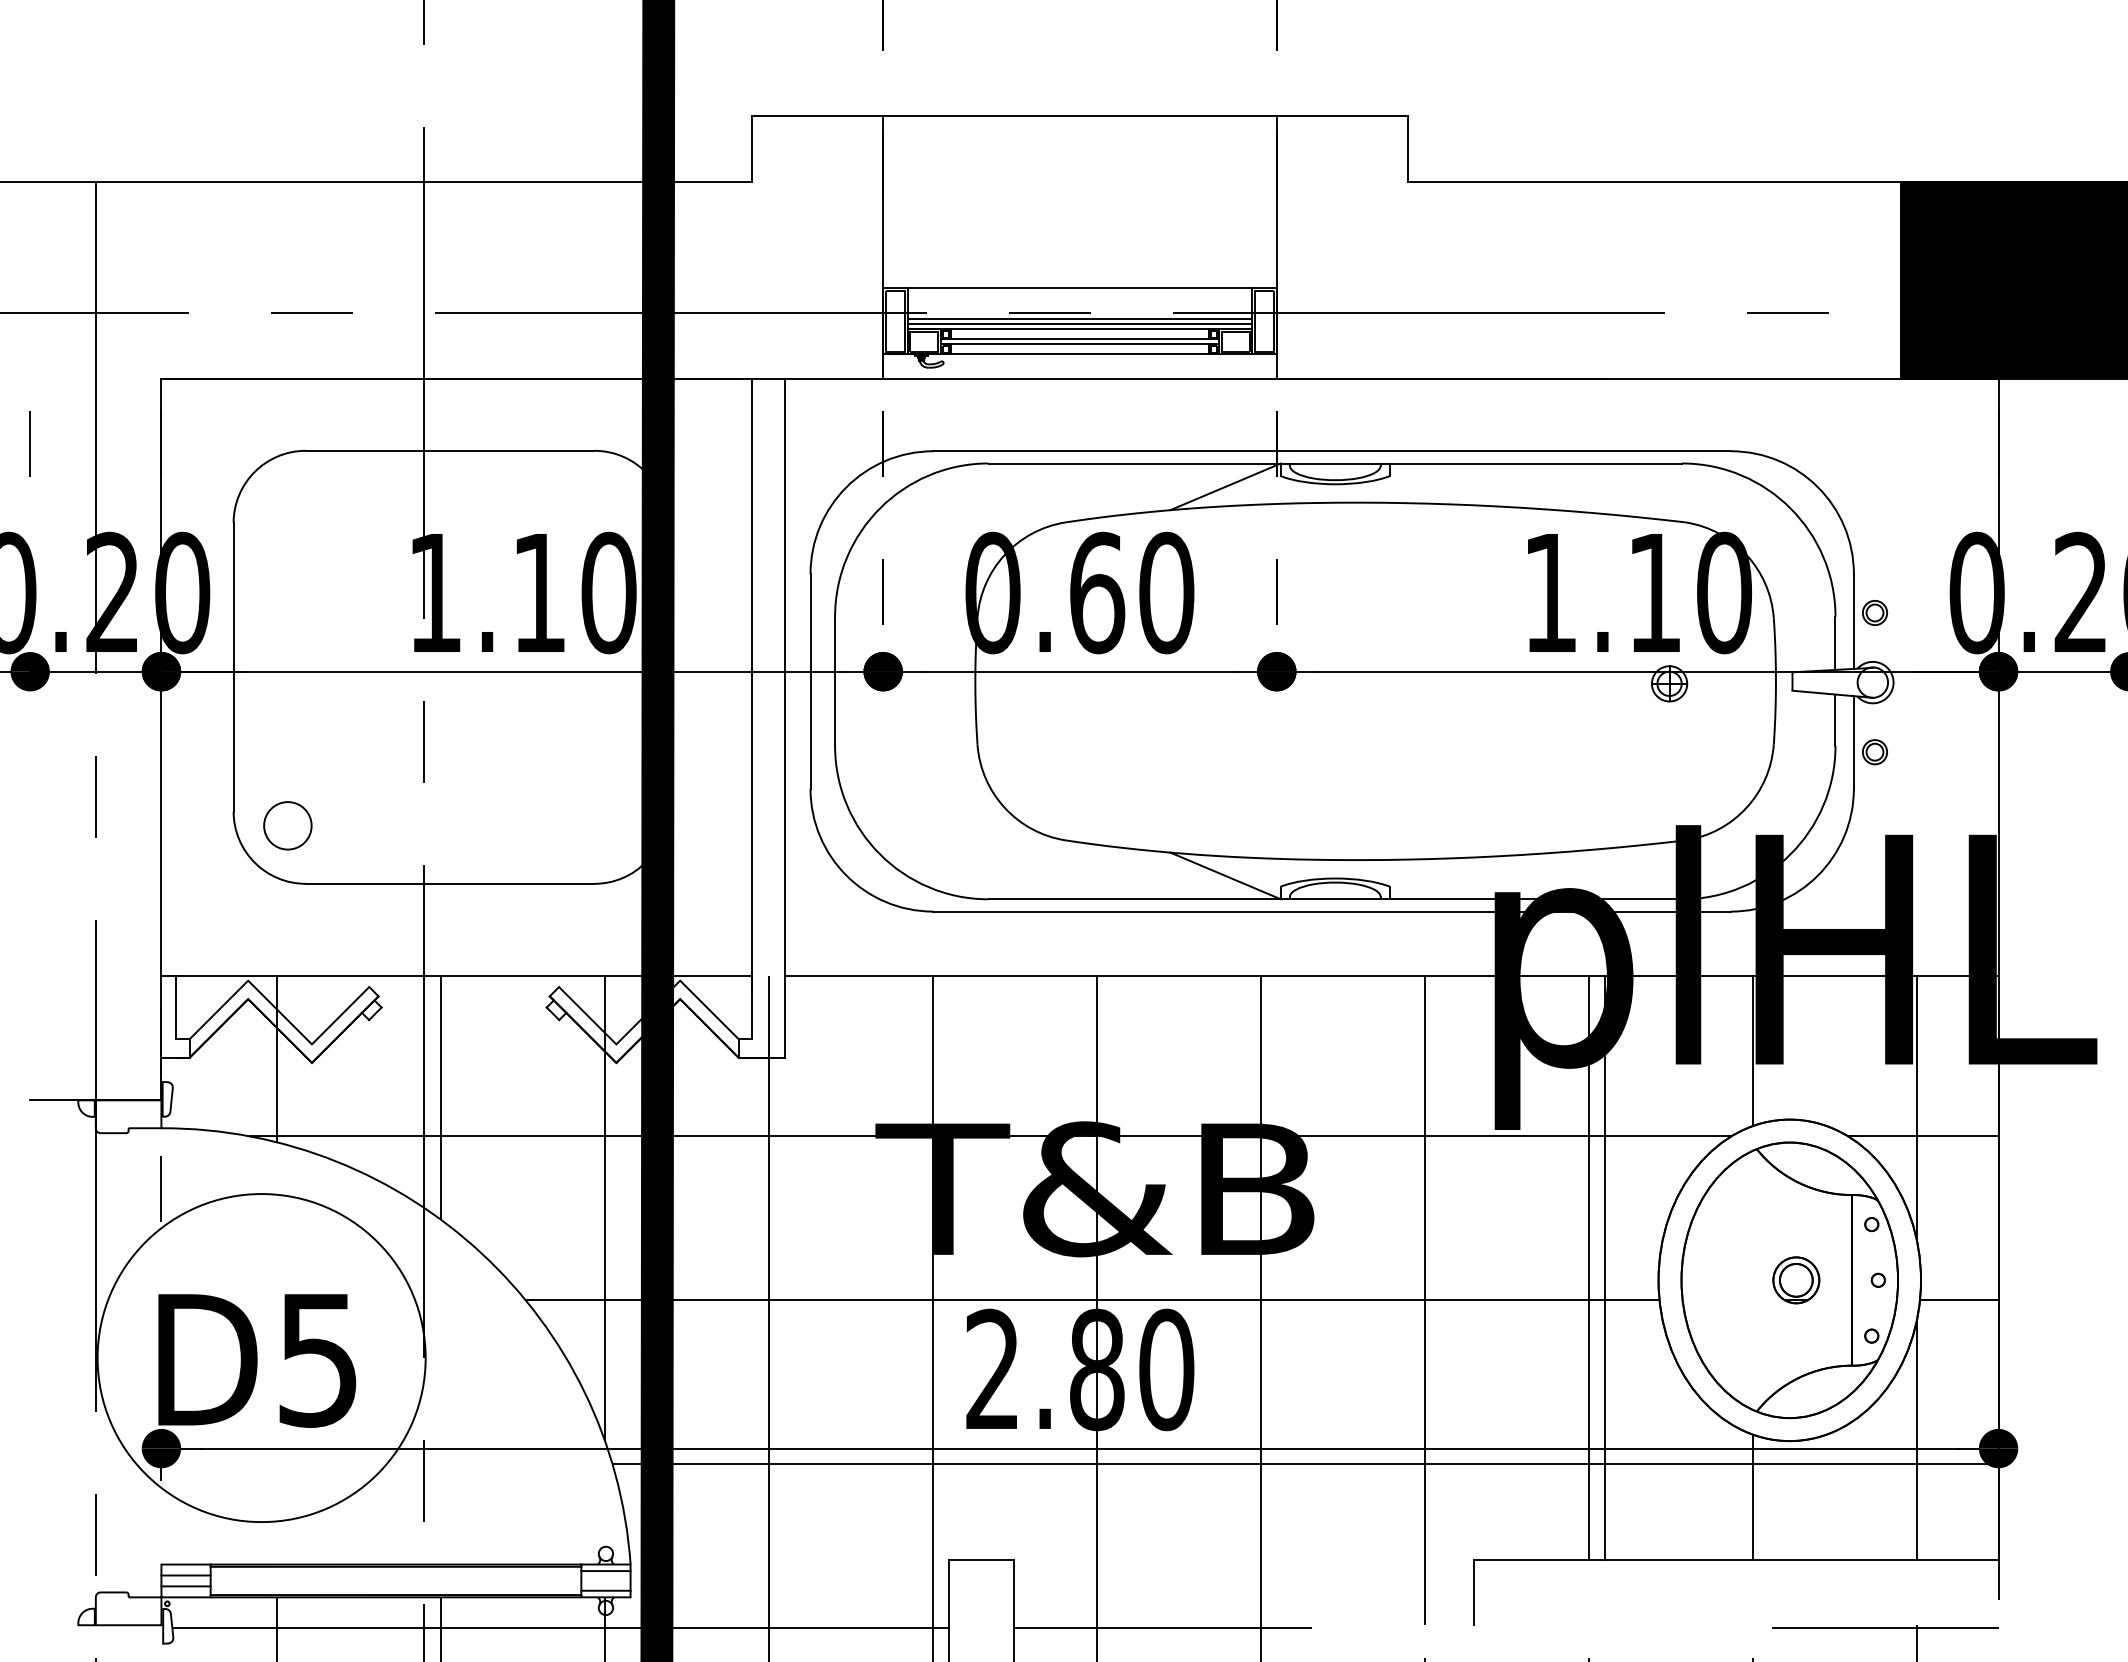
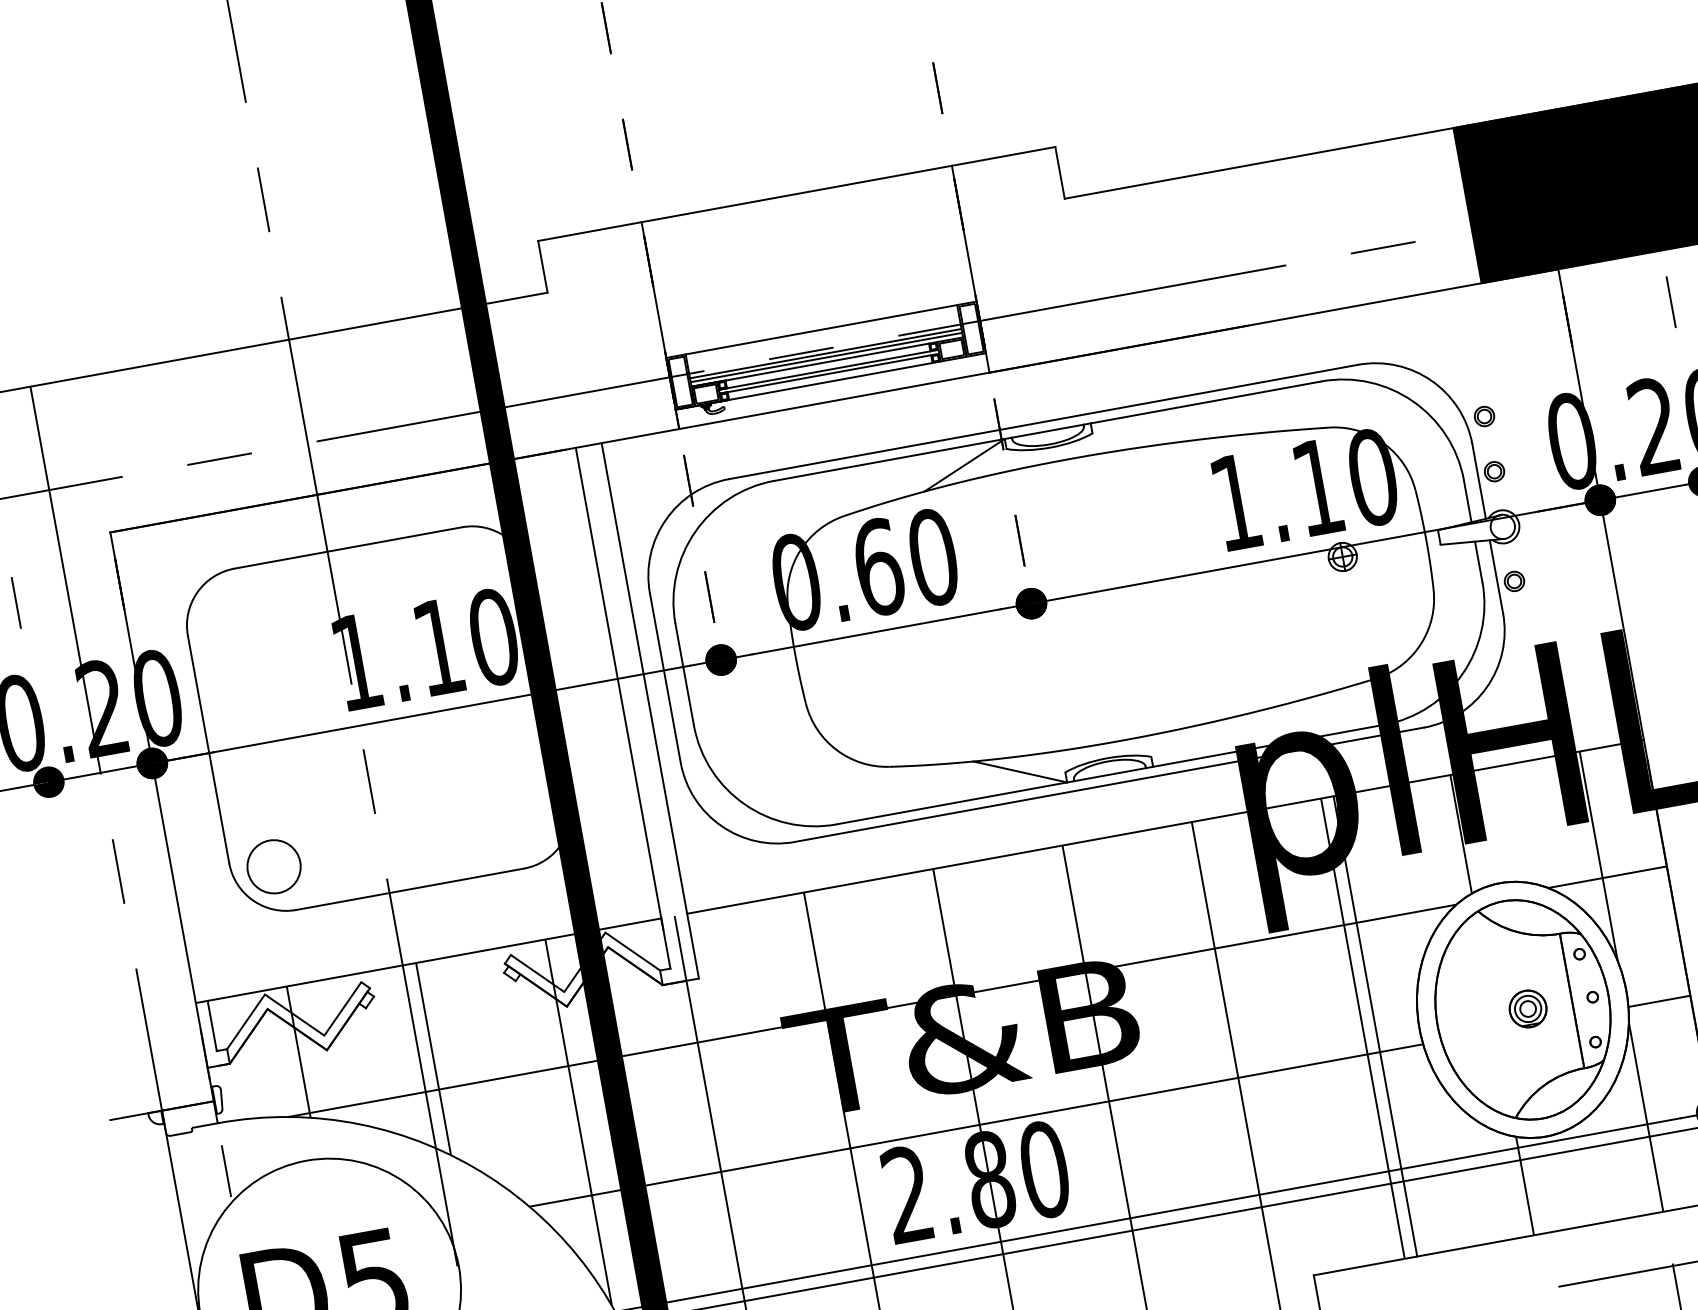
part: (1874, 542) -> (1484, 416), added
circle: (287, 825) -> (273, 866), size x1.4
circle: (1795, 1279) -> (1527, 1008), size x0.6

